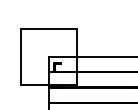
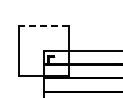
line: (48, 28) -> (43, 25), solid -> dashed

